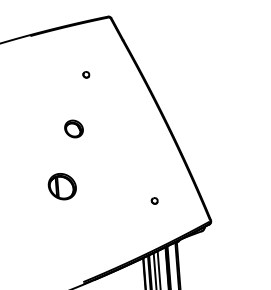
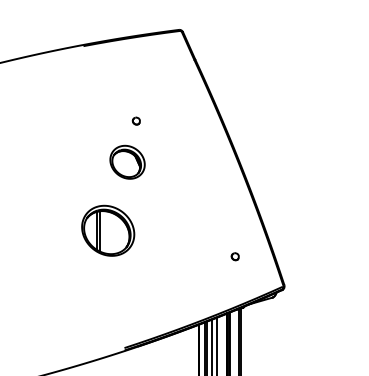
part: (85, 74) -> (135, 120), moved
part: (74, 129) -> (127, 162), size x1.6
part: (61, 186) -> (107, 230), size x1.6
part: (154, 200) -> (234, 256), moved

